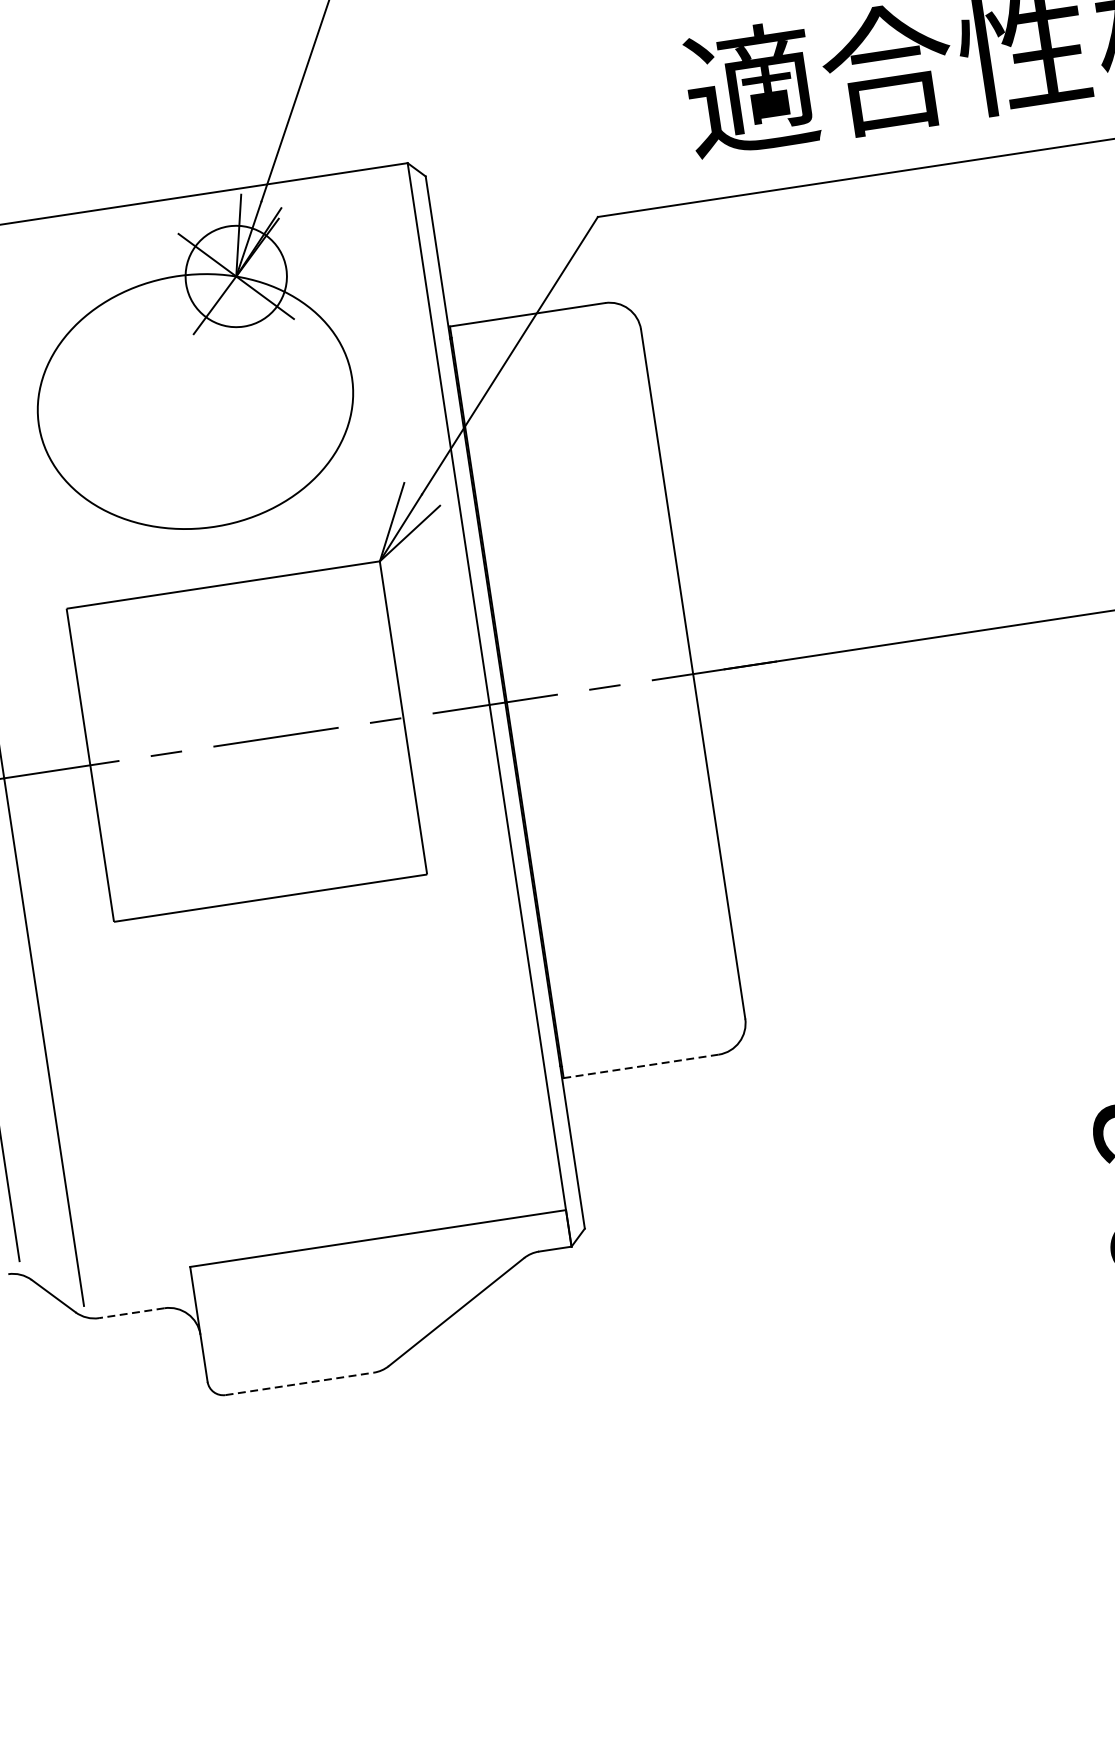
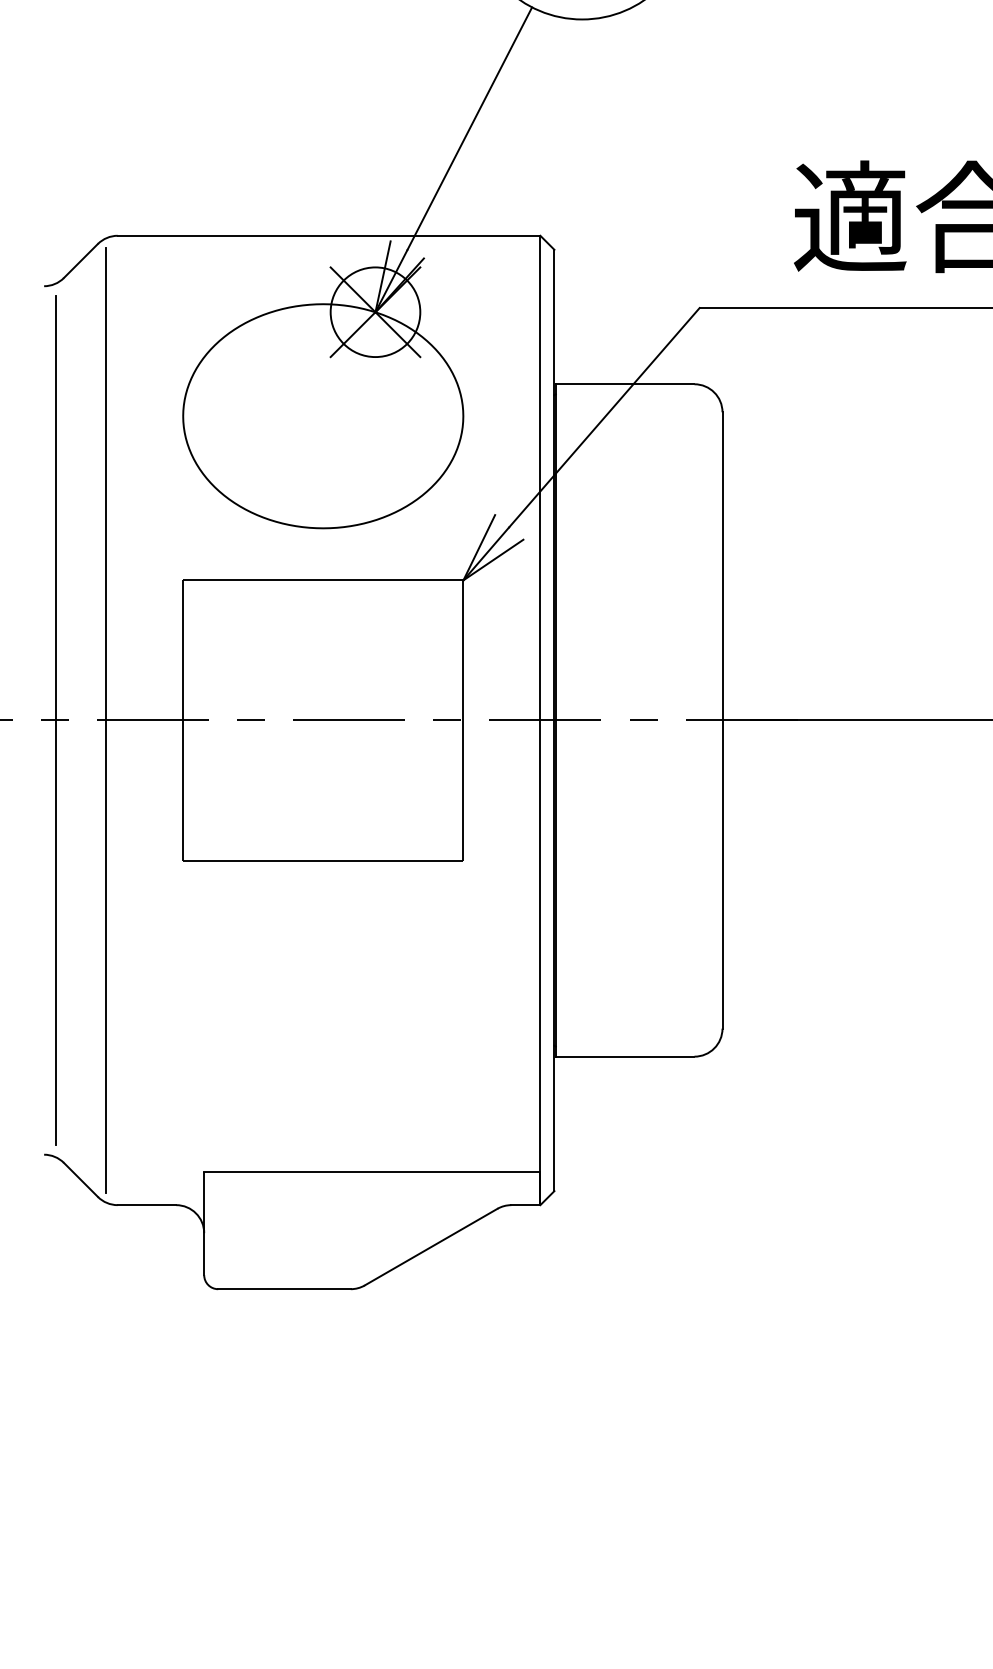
line: (640, 1066) -> (624, 1056), dashed -> solid
line: (131, 1313) -> (146, 1205), dashed -> solid
line: (300, 1384) -> (285, 1289), dashed -> solid

